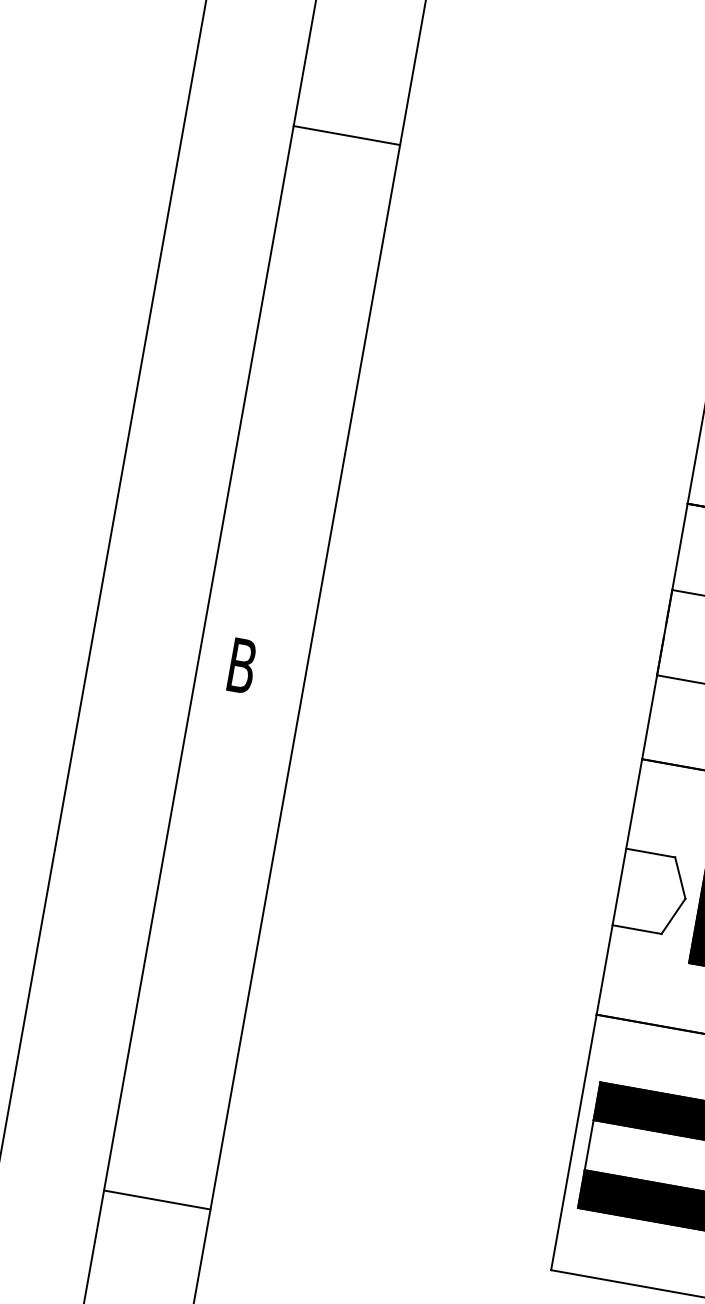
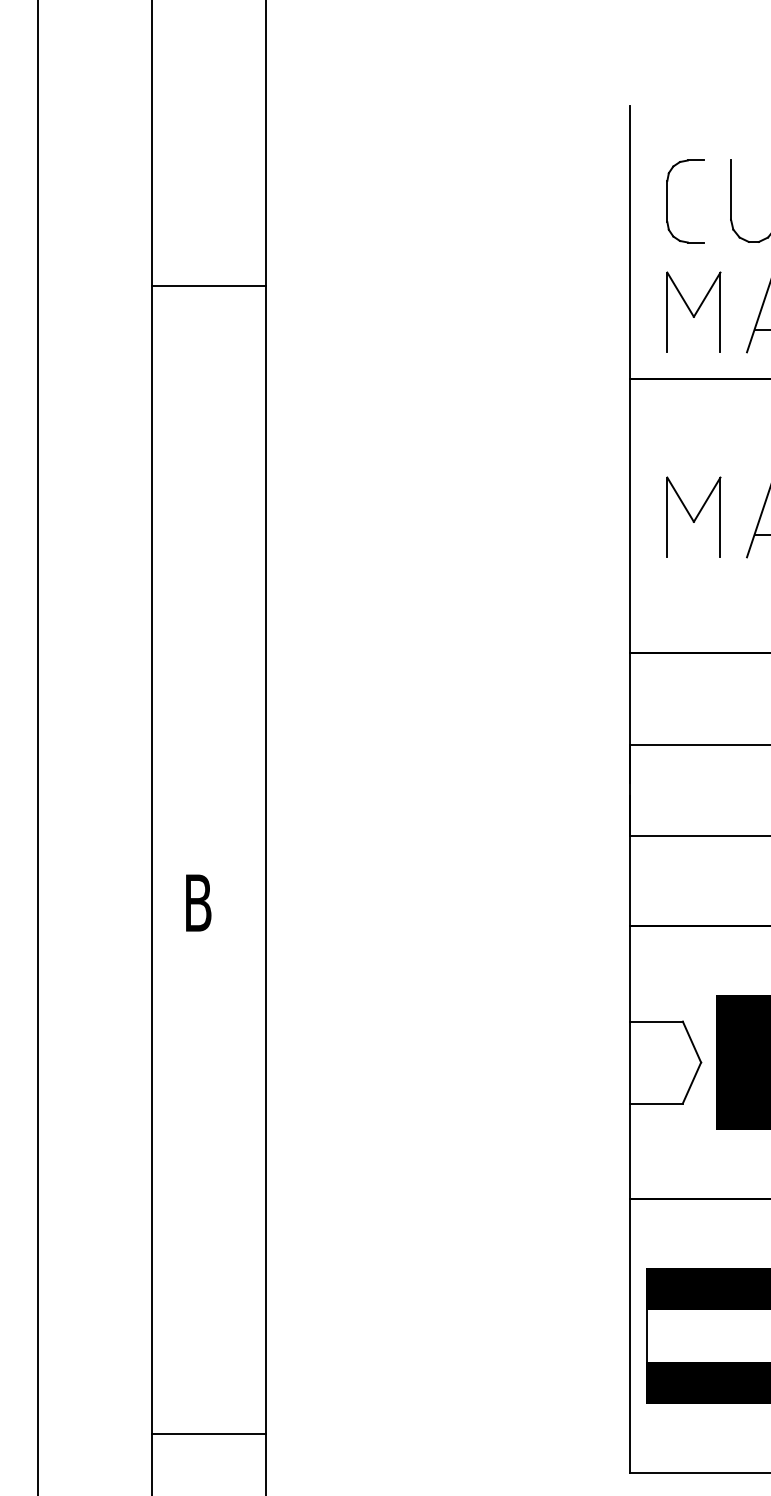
line: (346, 135) -> (208, 285), moved
line: (156, 1199) -> (208, 1433), moved

